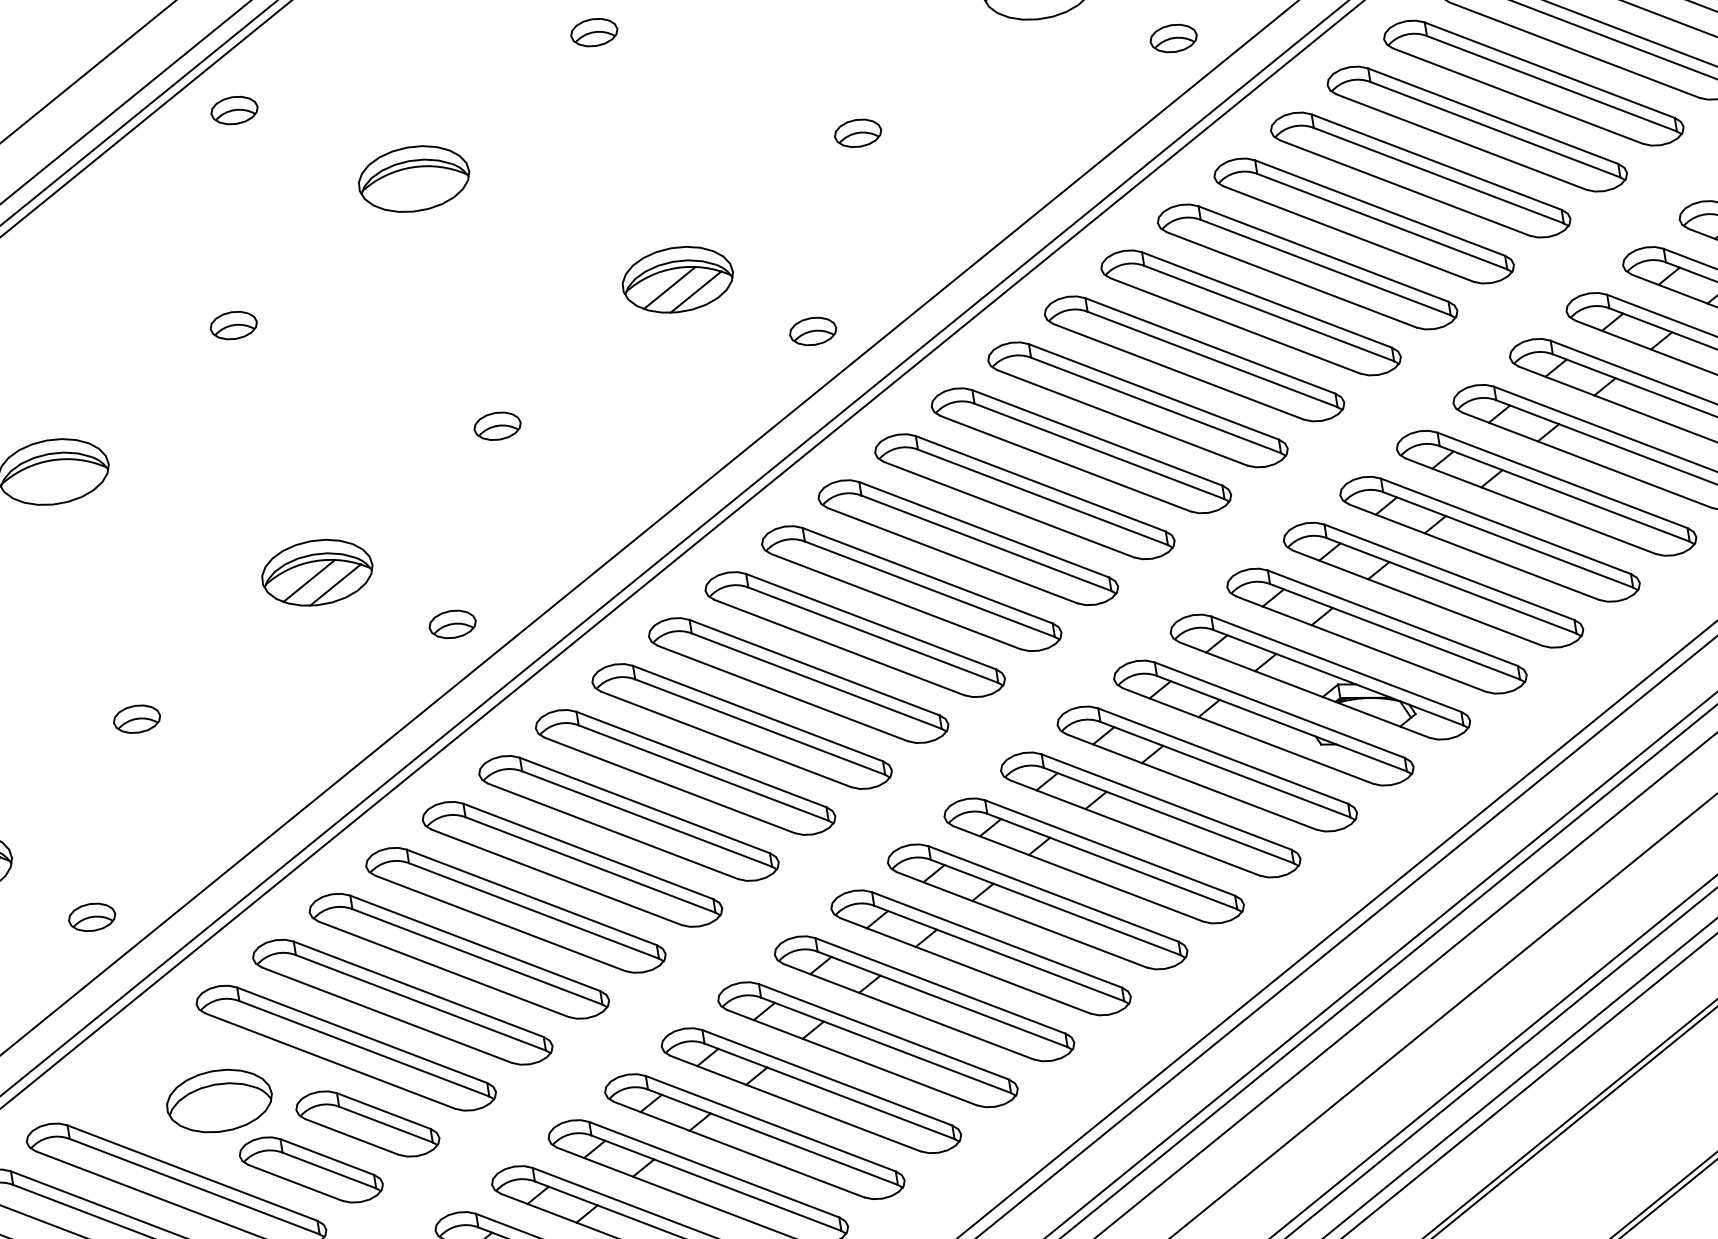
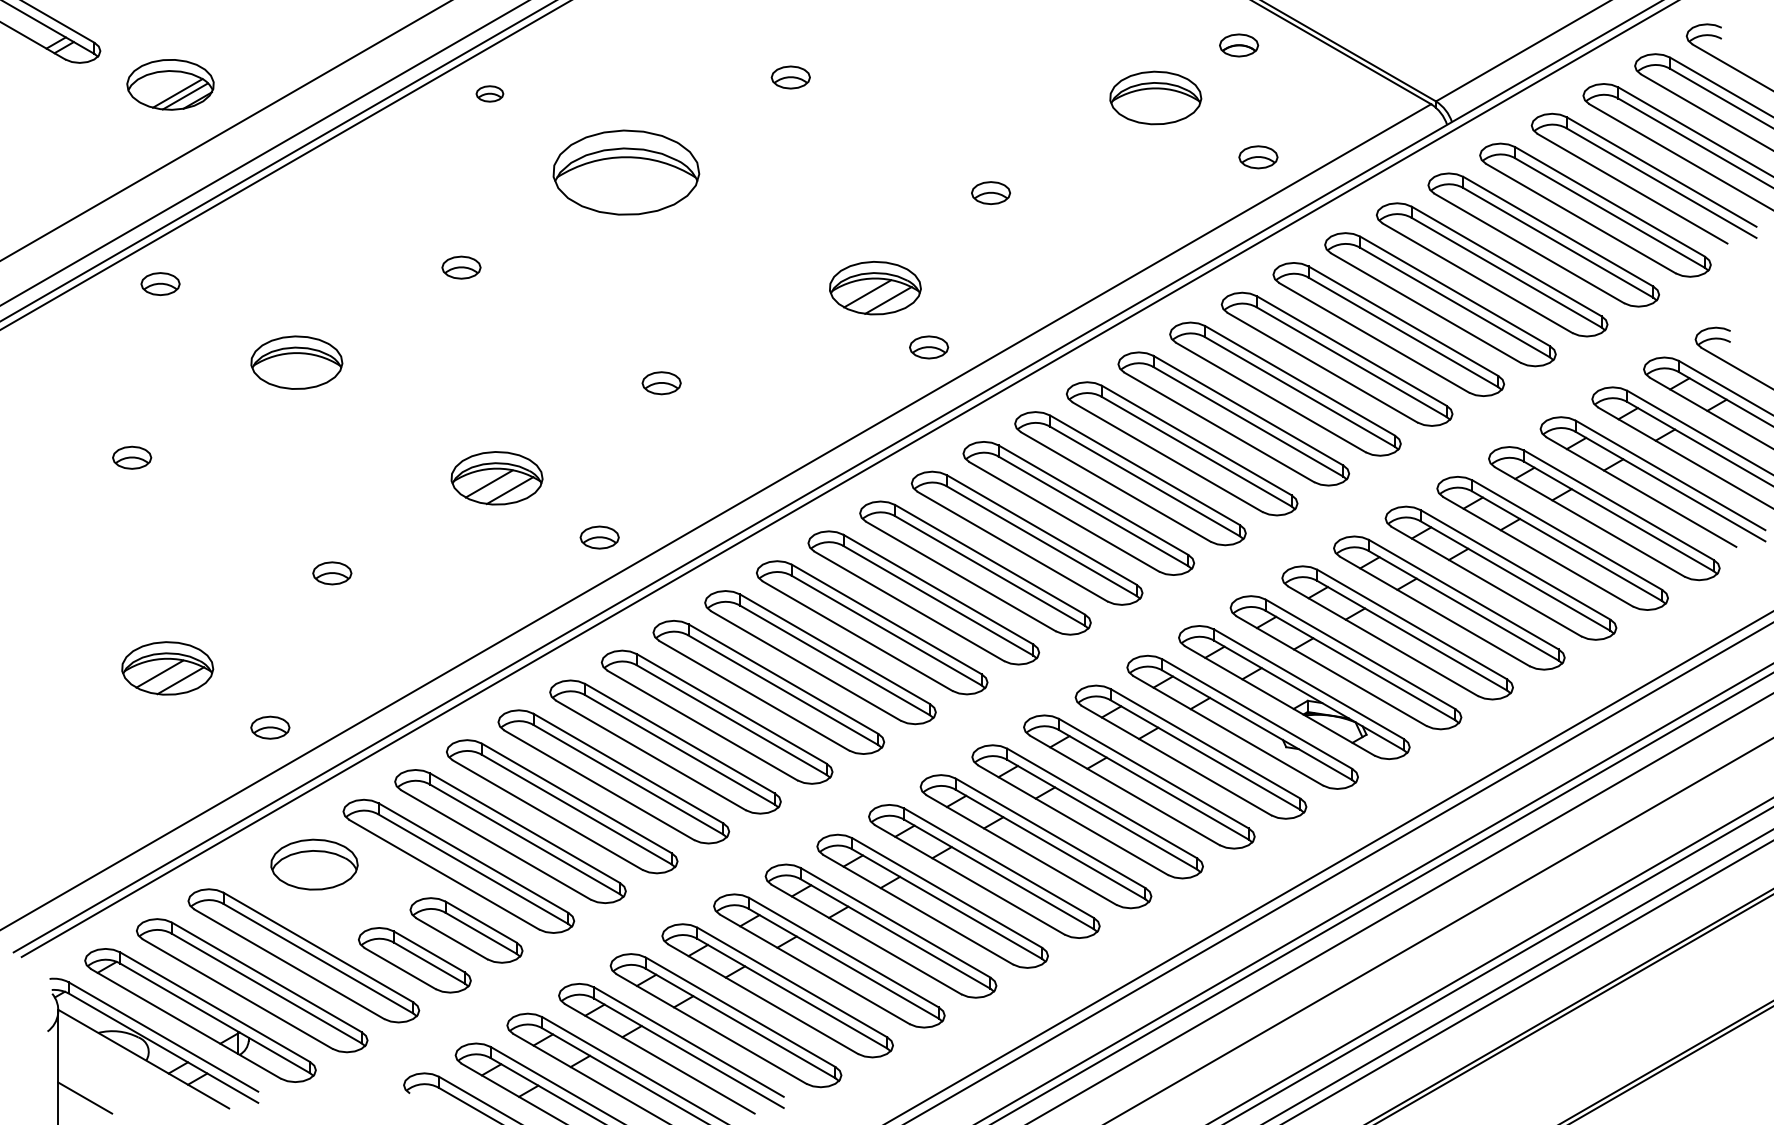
part: (233, 110) -> (489, 93), size x0.7
part: (413, 179) -> (625, 172), size x1.6
part: (678, 280) -> (875, 288), moved
part: (219, 1100) -> (314, 864), moved

